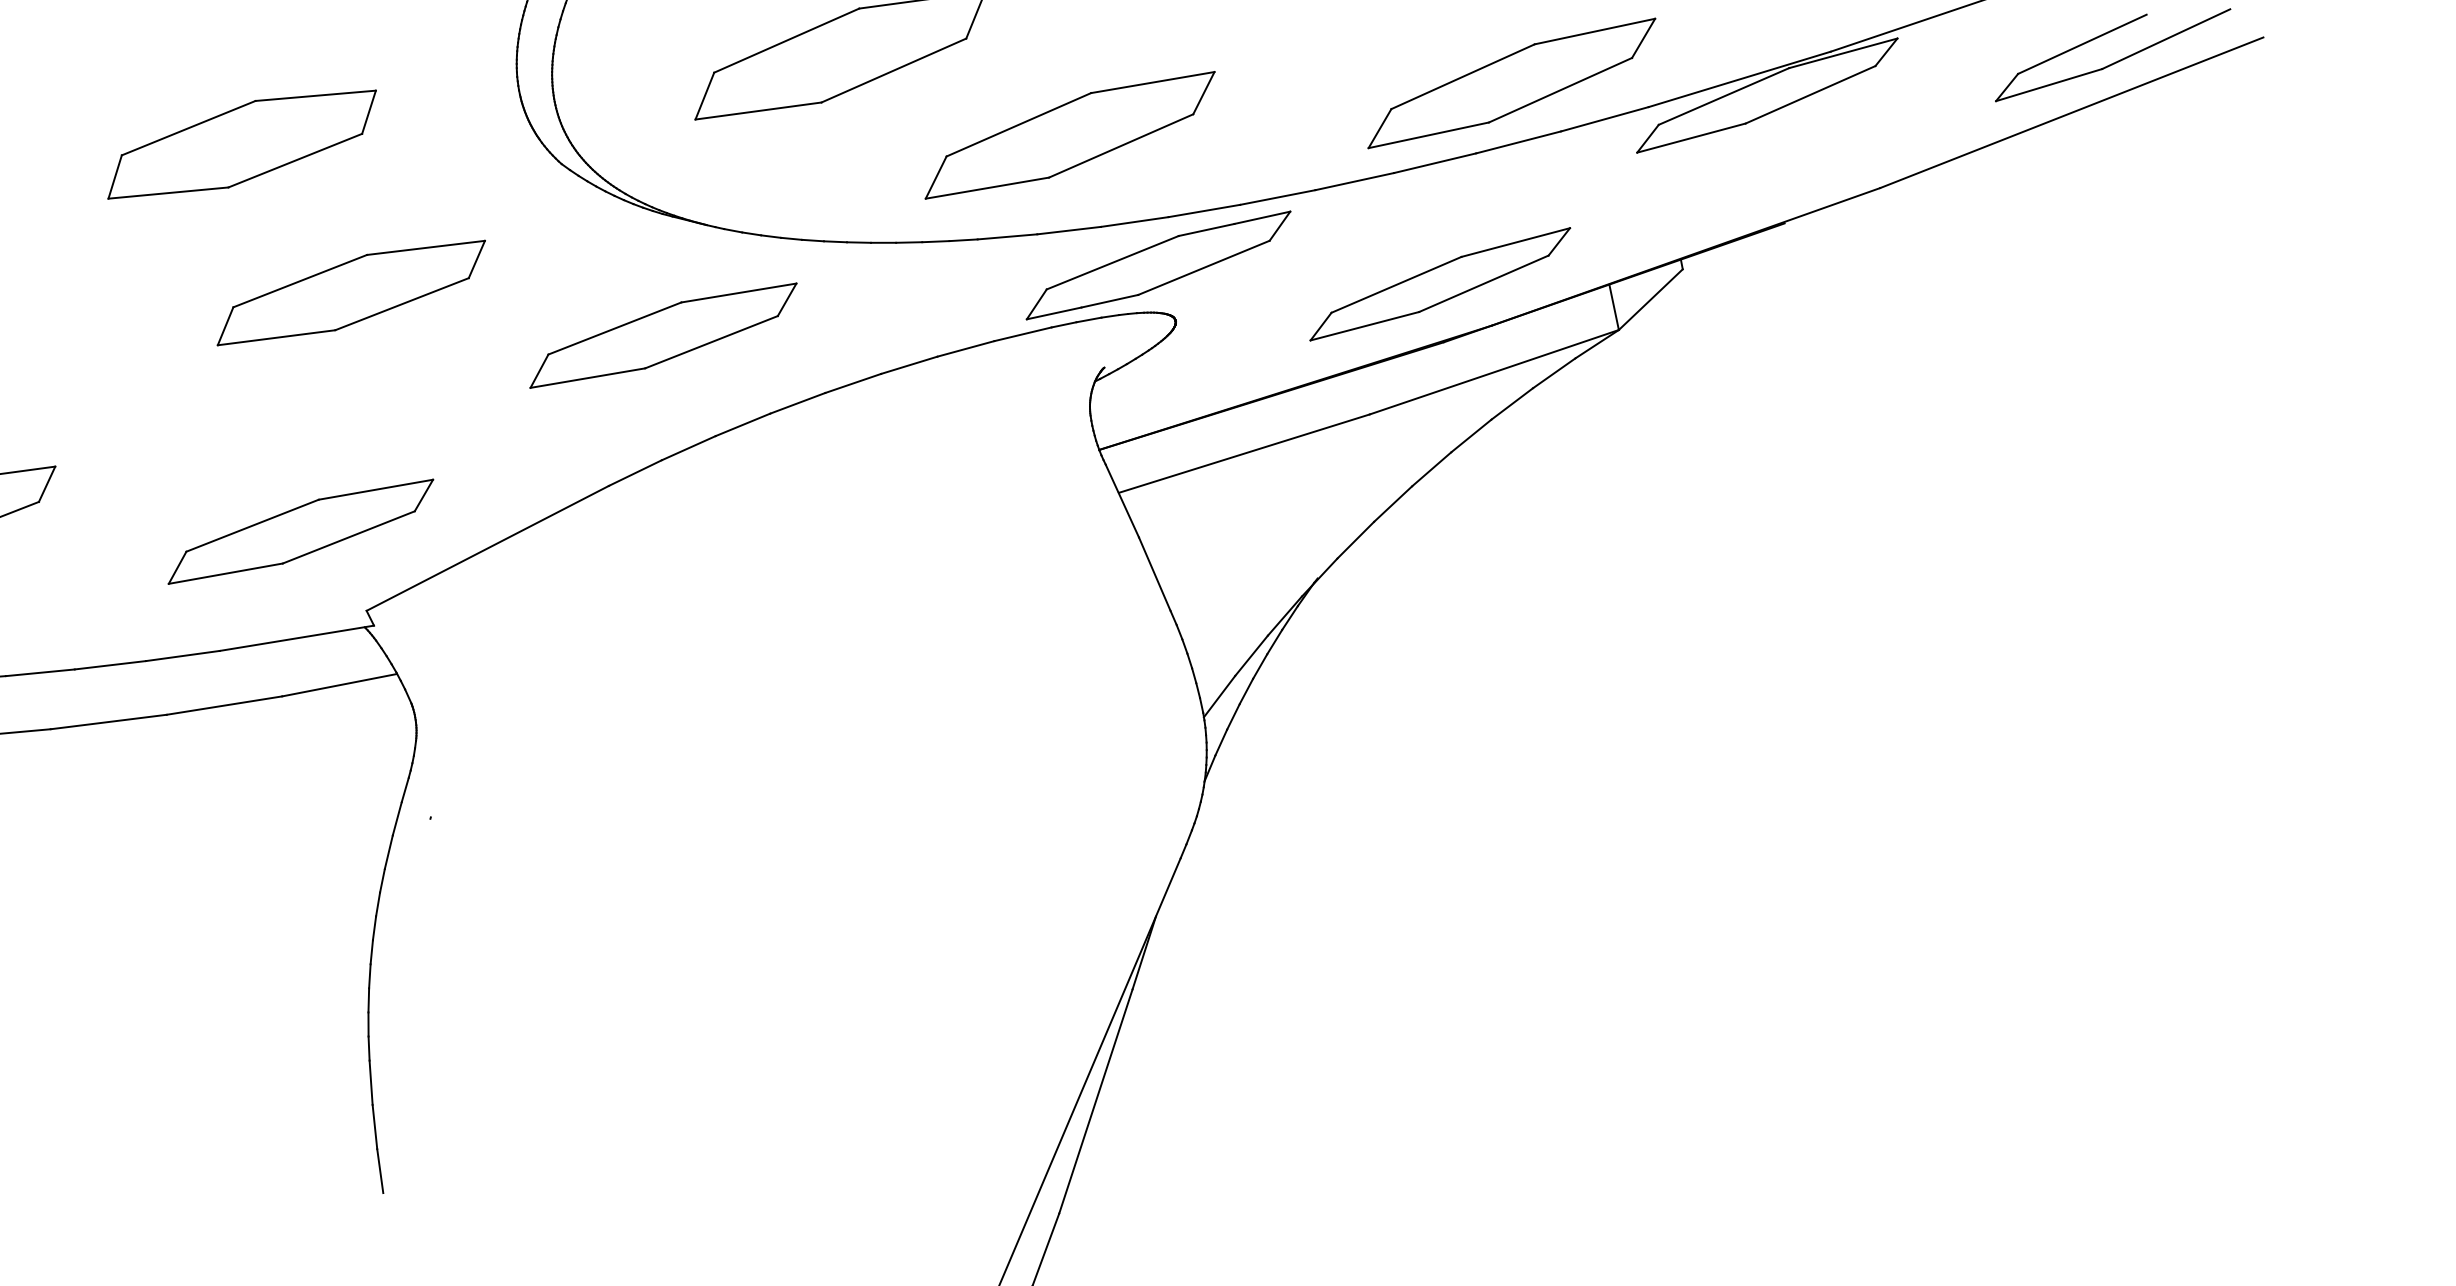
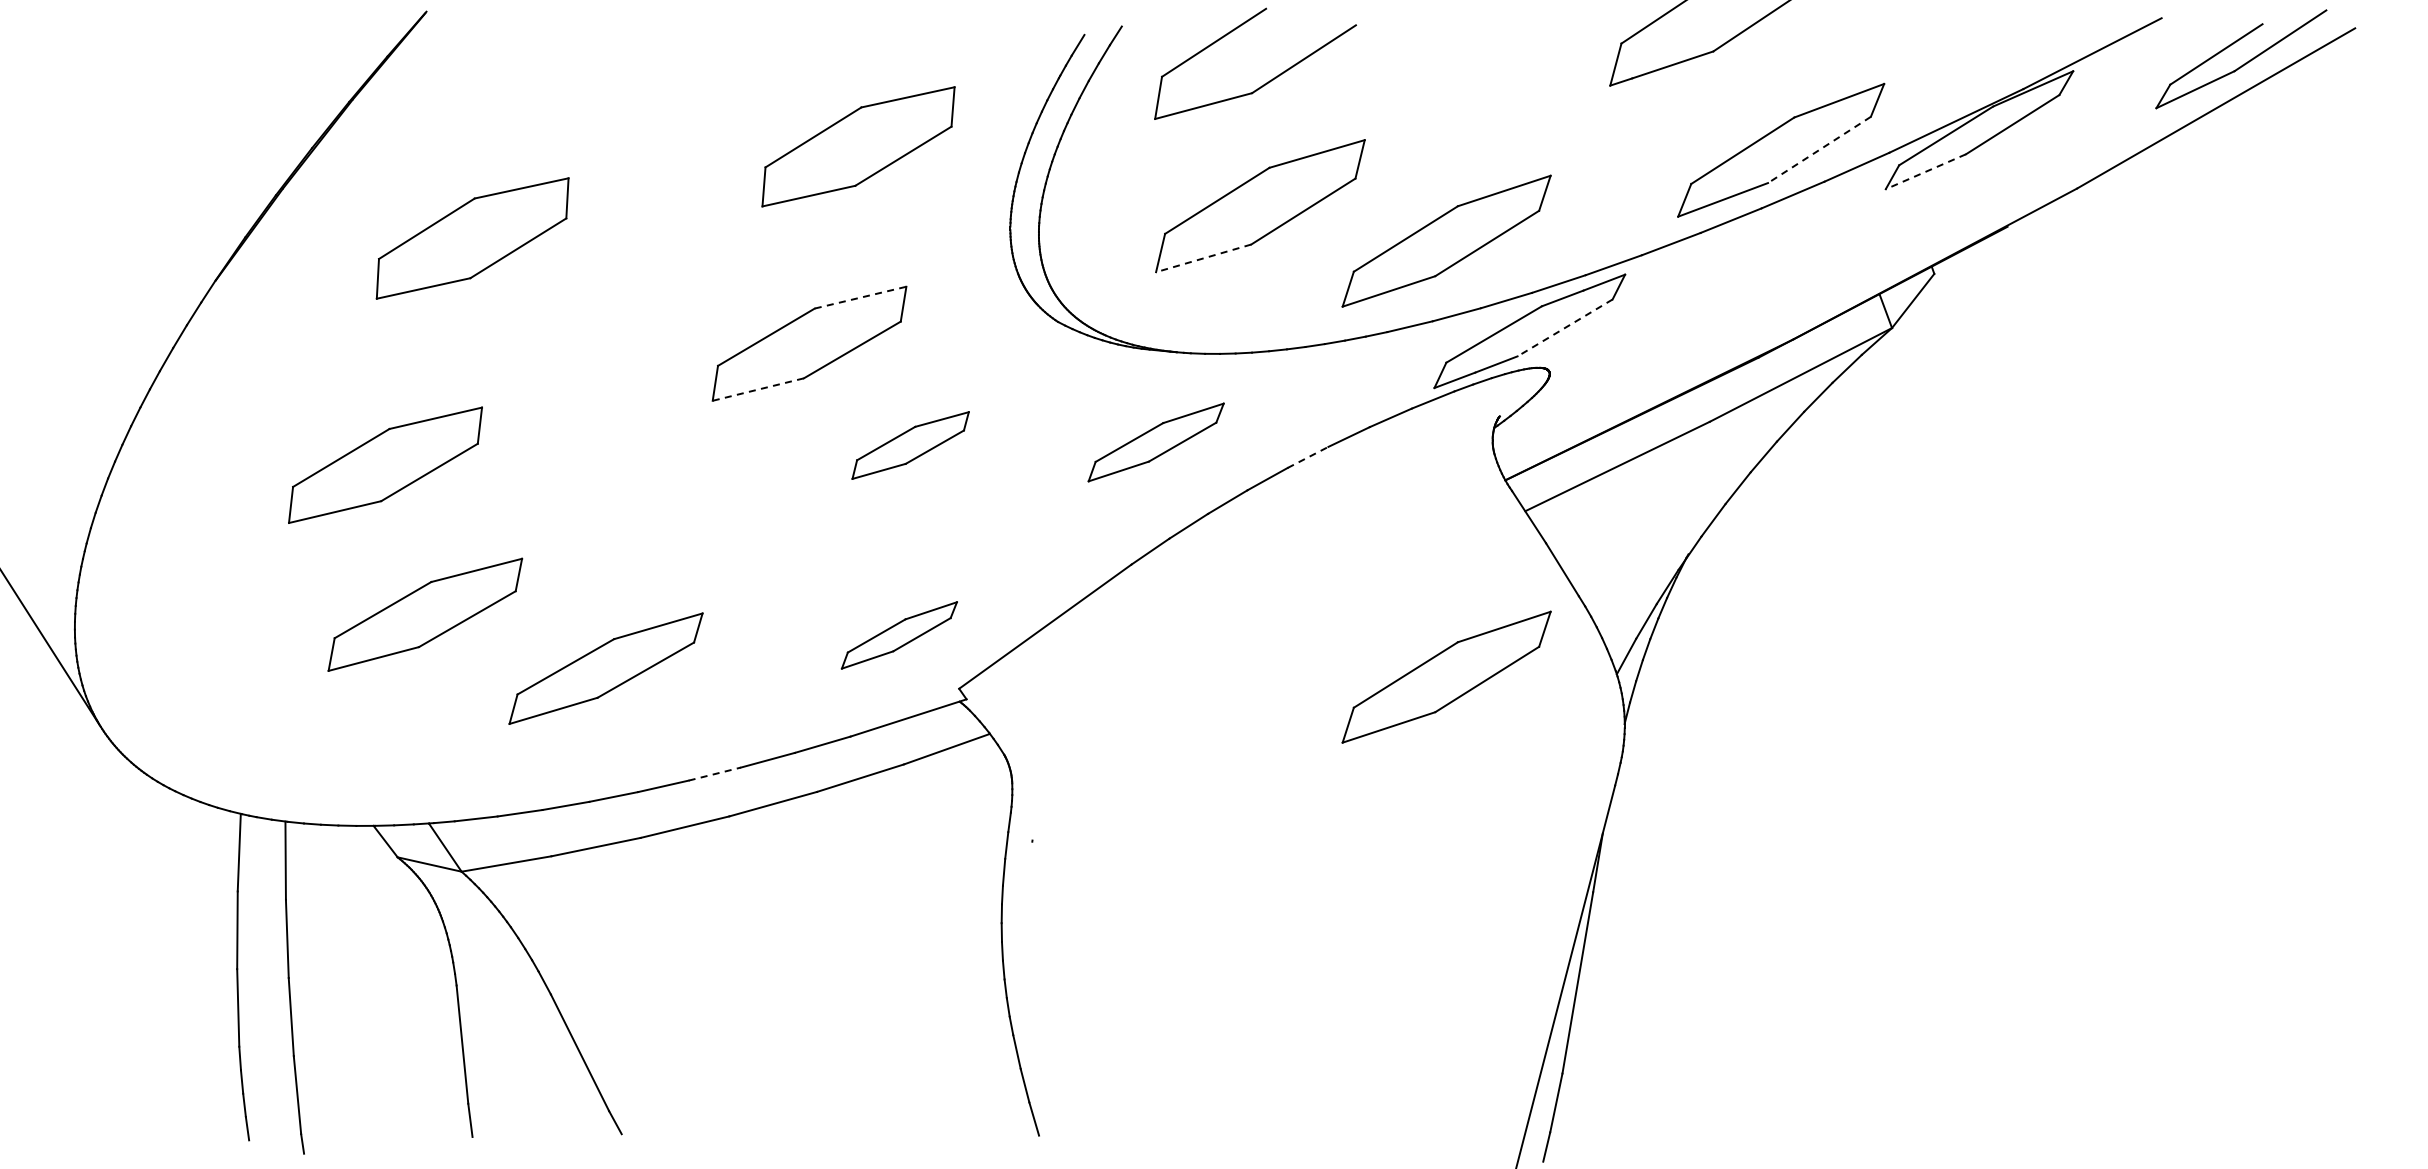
line: (1560, 90) -> (1819, 150), solid -> dashed
line: (316, 95) -> (861, 297), solid -> dashed
line: (758, 111) -> (1203, 258), solid -> dashed
line: (1691, 137) -> (1925, 171), solid -> dashed
line: (168, 193) -> (758, 389), solid -> dashed
line: (1203, 268) -> (1564, 328), solid -> dashed
part: (1439, 284) -> (1748, 313), removed
part: (351, 292) -> (910, 445), size x0.6
part: (662, 335) -> (1155, 442), size x0.7
line: (853, 383) -> (1308, 457), solid -> dashed
part: (301, 531) -> (899, 635), size x0.6
line: (39, 673) -> (714, 774), solid -> dashed
part: (987, 687) -> (1446, 676), added

